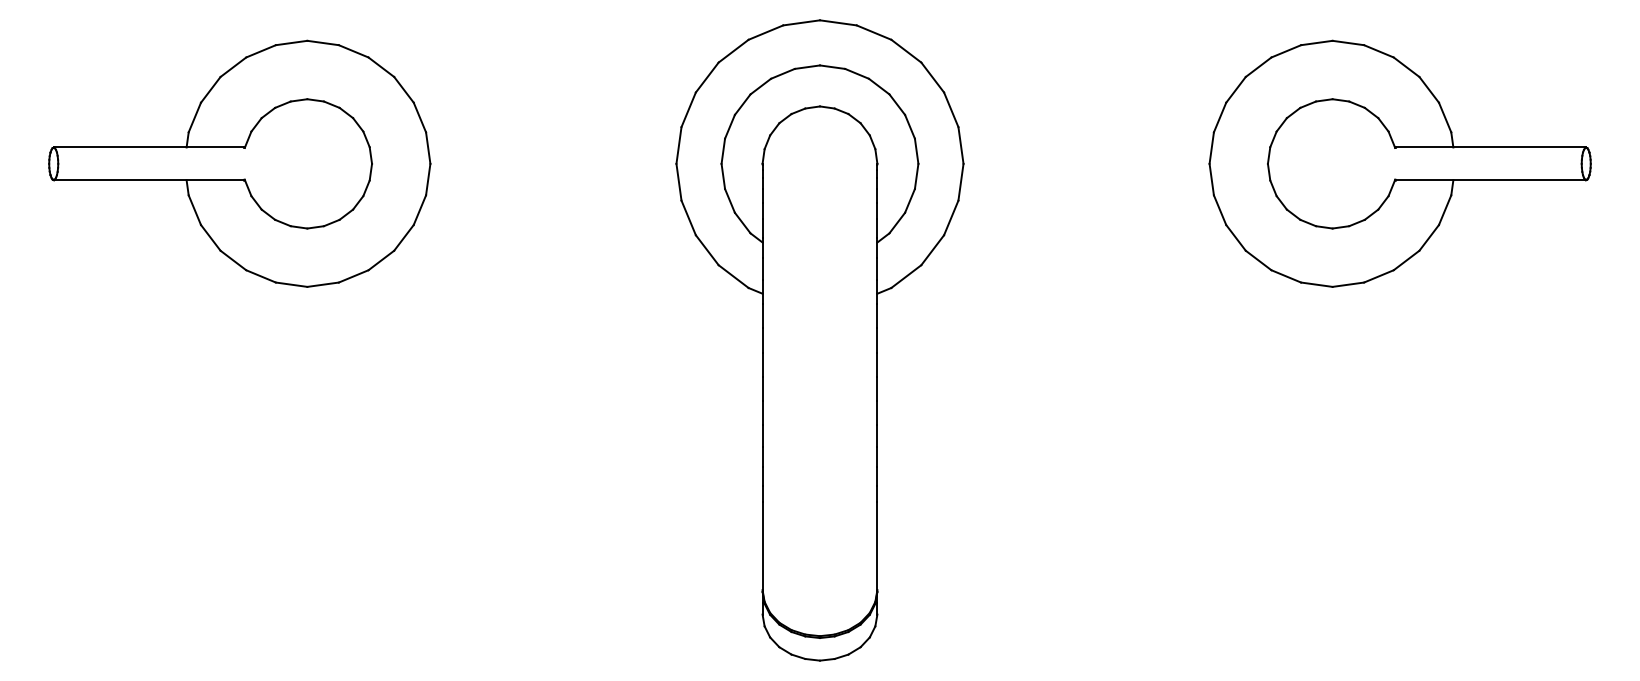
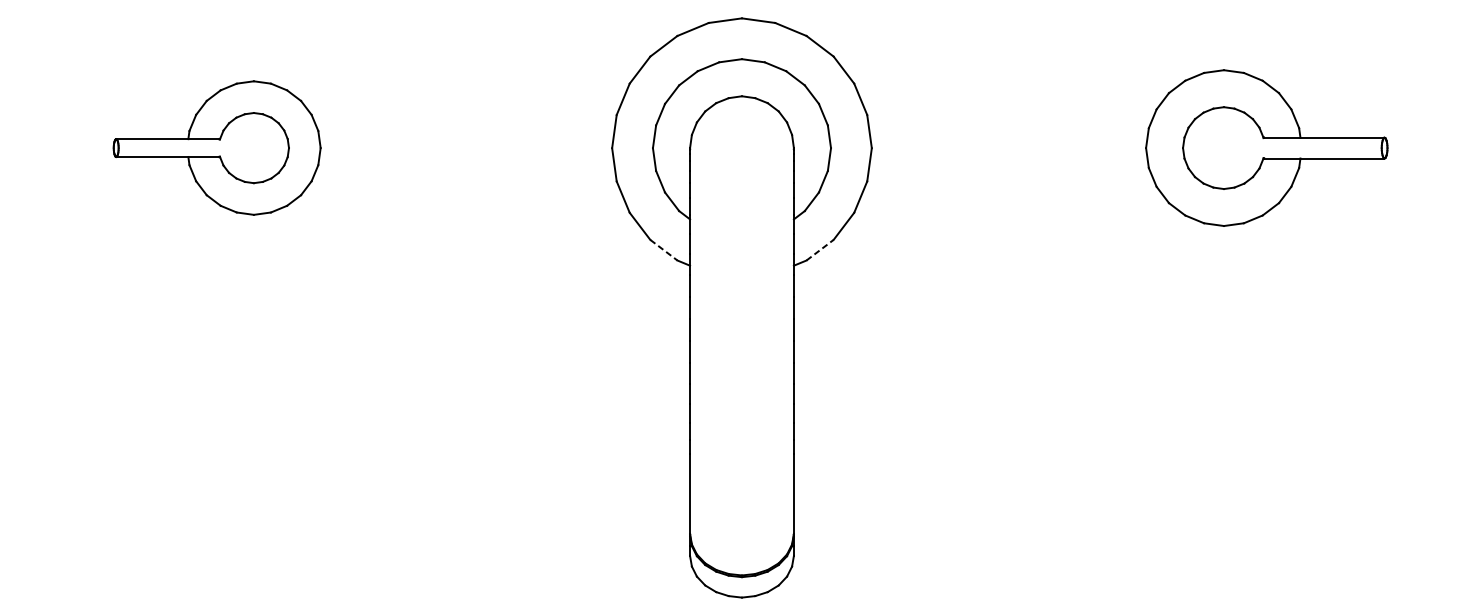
part: (239, 163) -> (216, 147), size x0.6
part: (1399, 163) -> (1266, 147), size x0.7
line: (733, 276) -> (663, 250), solid -> dashed
line: (906, 276) -> (820, 250), solid -> dashed

